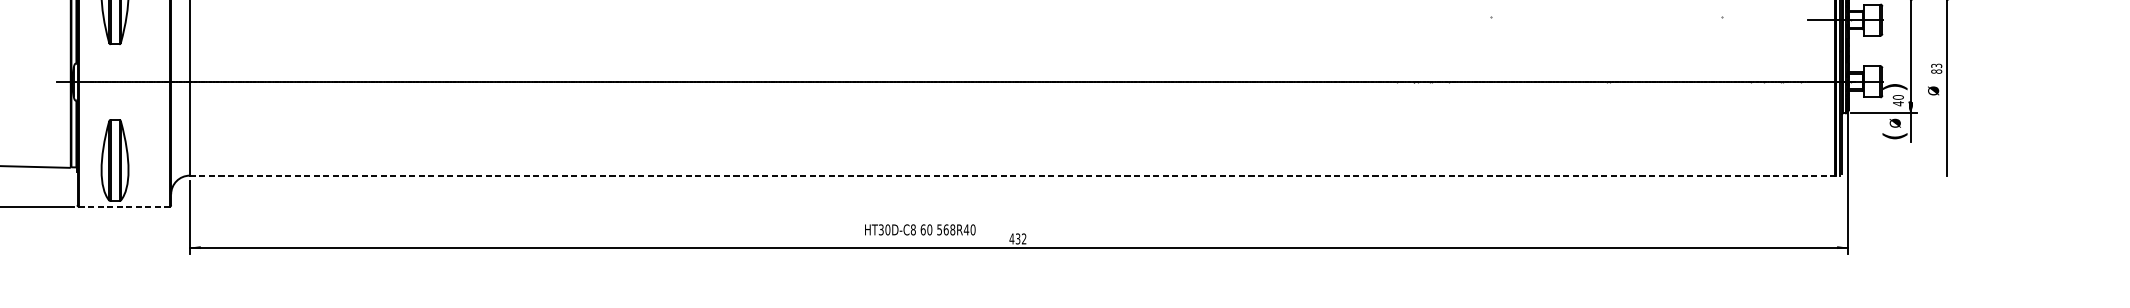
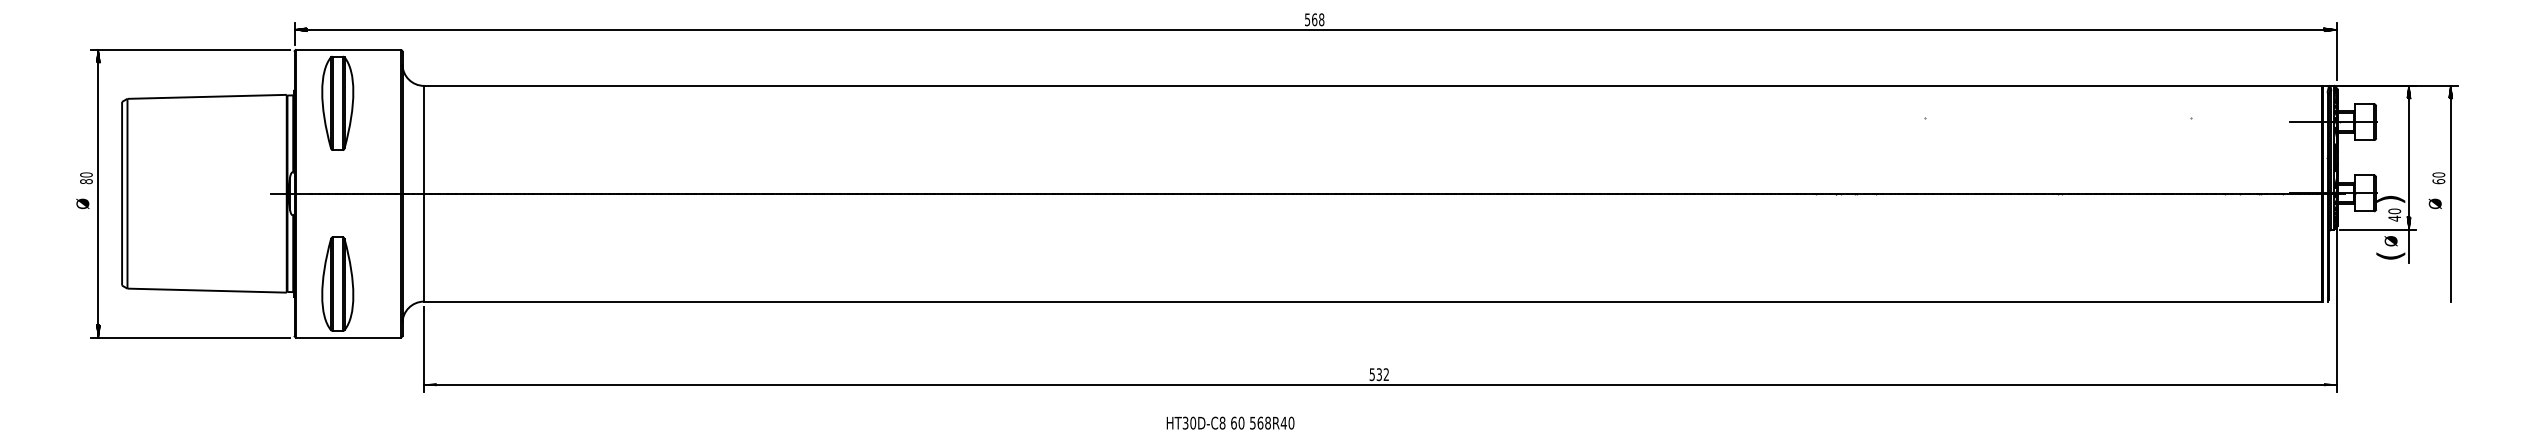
text: (1936, 68) -> (2438, 178), 83 -> 60
line: (1012, 175) -> (1372, 301), dashed -> solid
line: (124, 206) -> (348, 337), dashed -> solid
text: (920, 229) -> (1230, 422), moved
text: (1012, 238) -> (1372, 374), 432 -> 532

